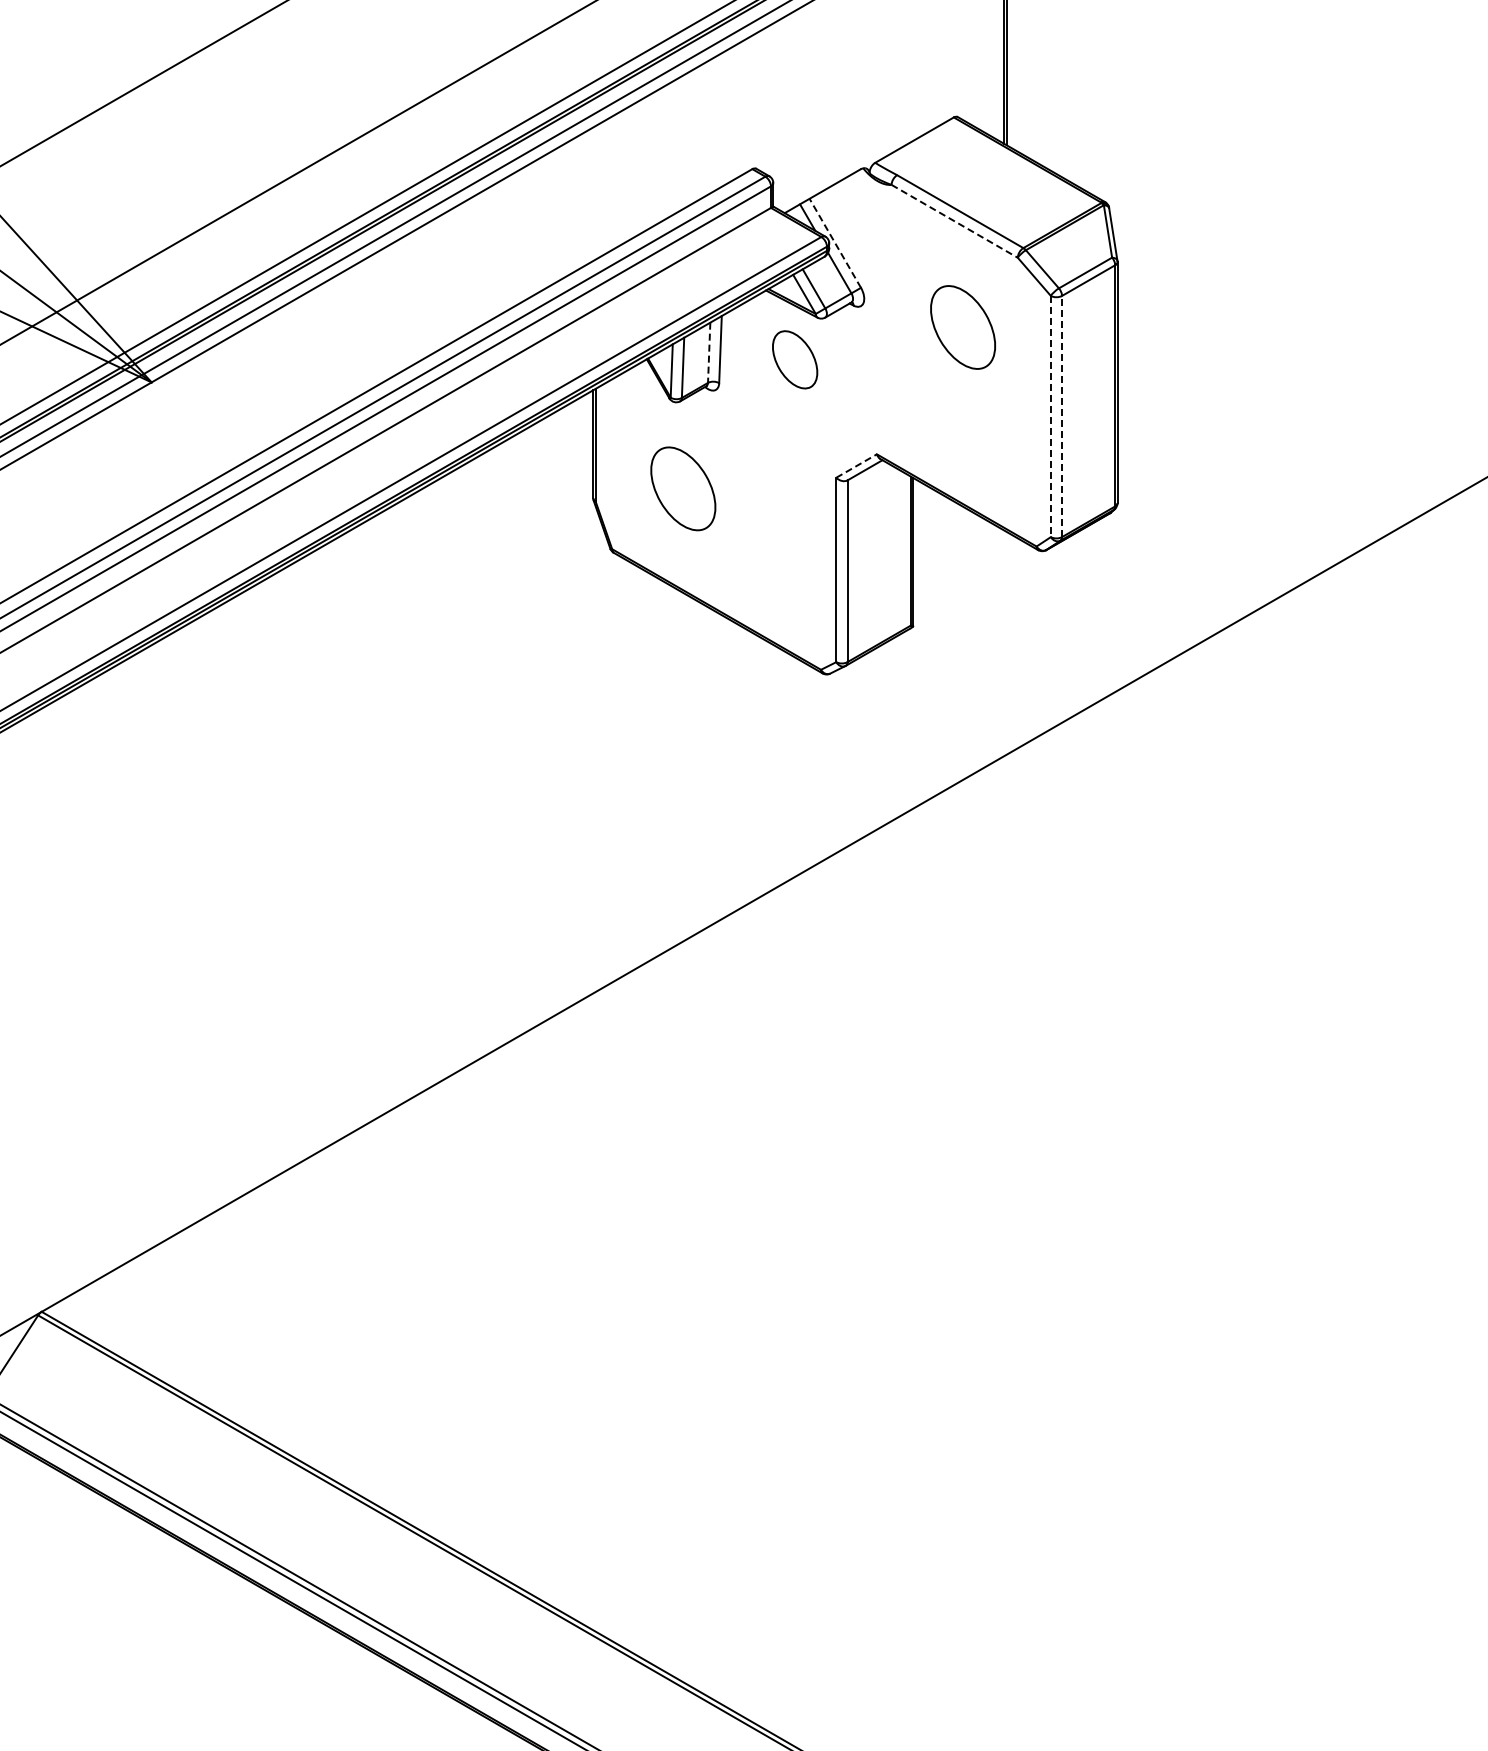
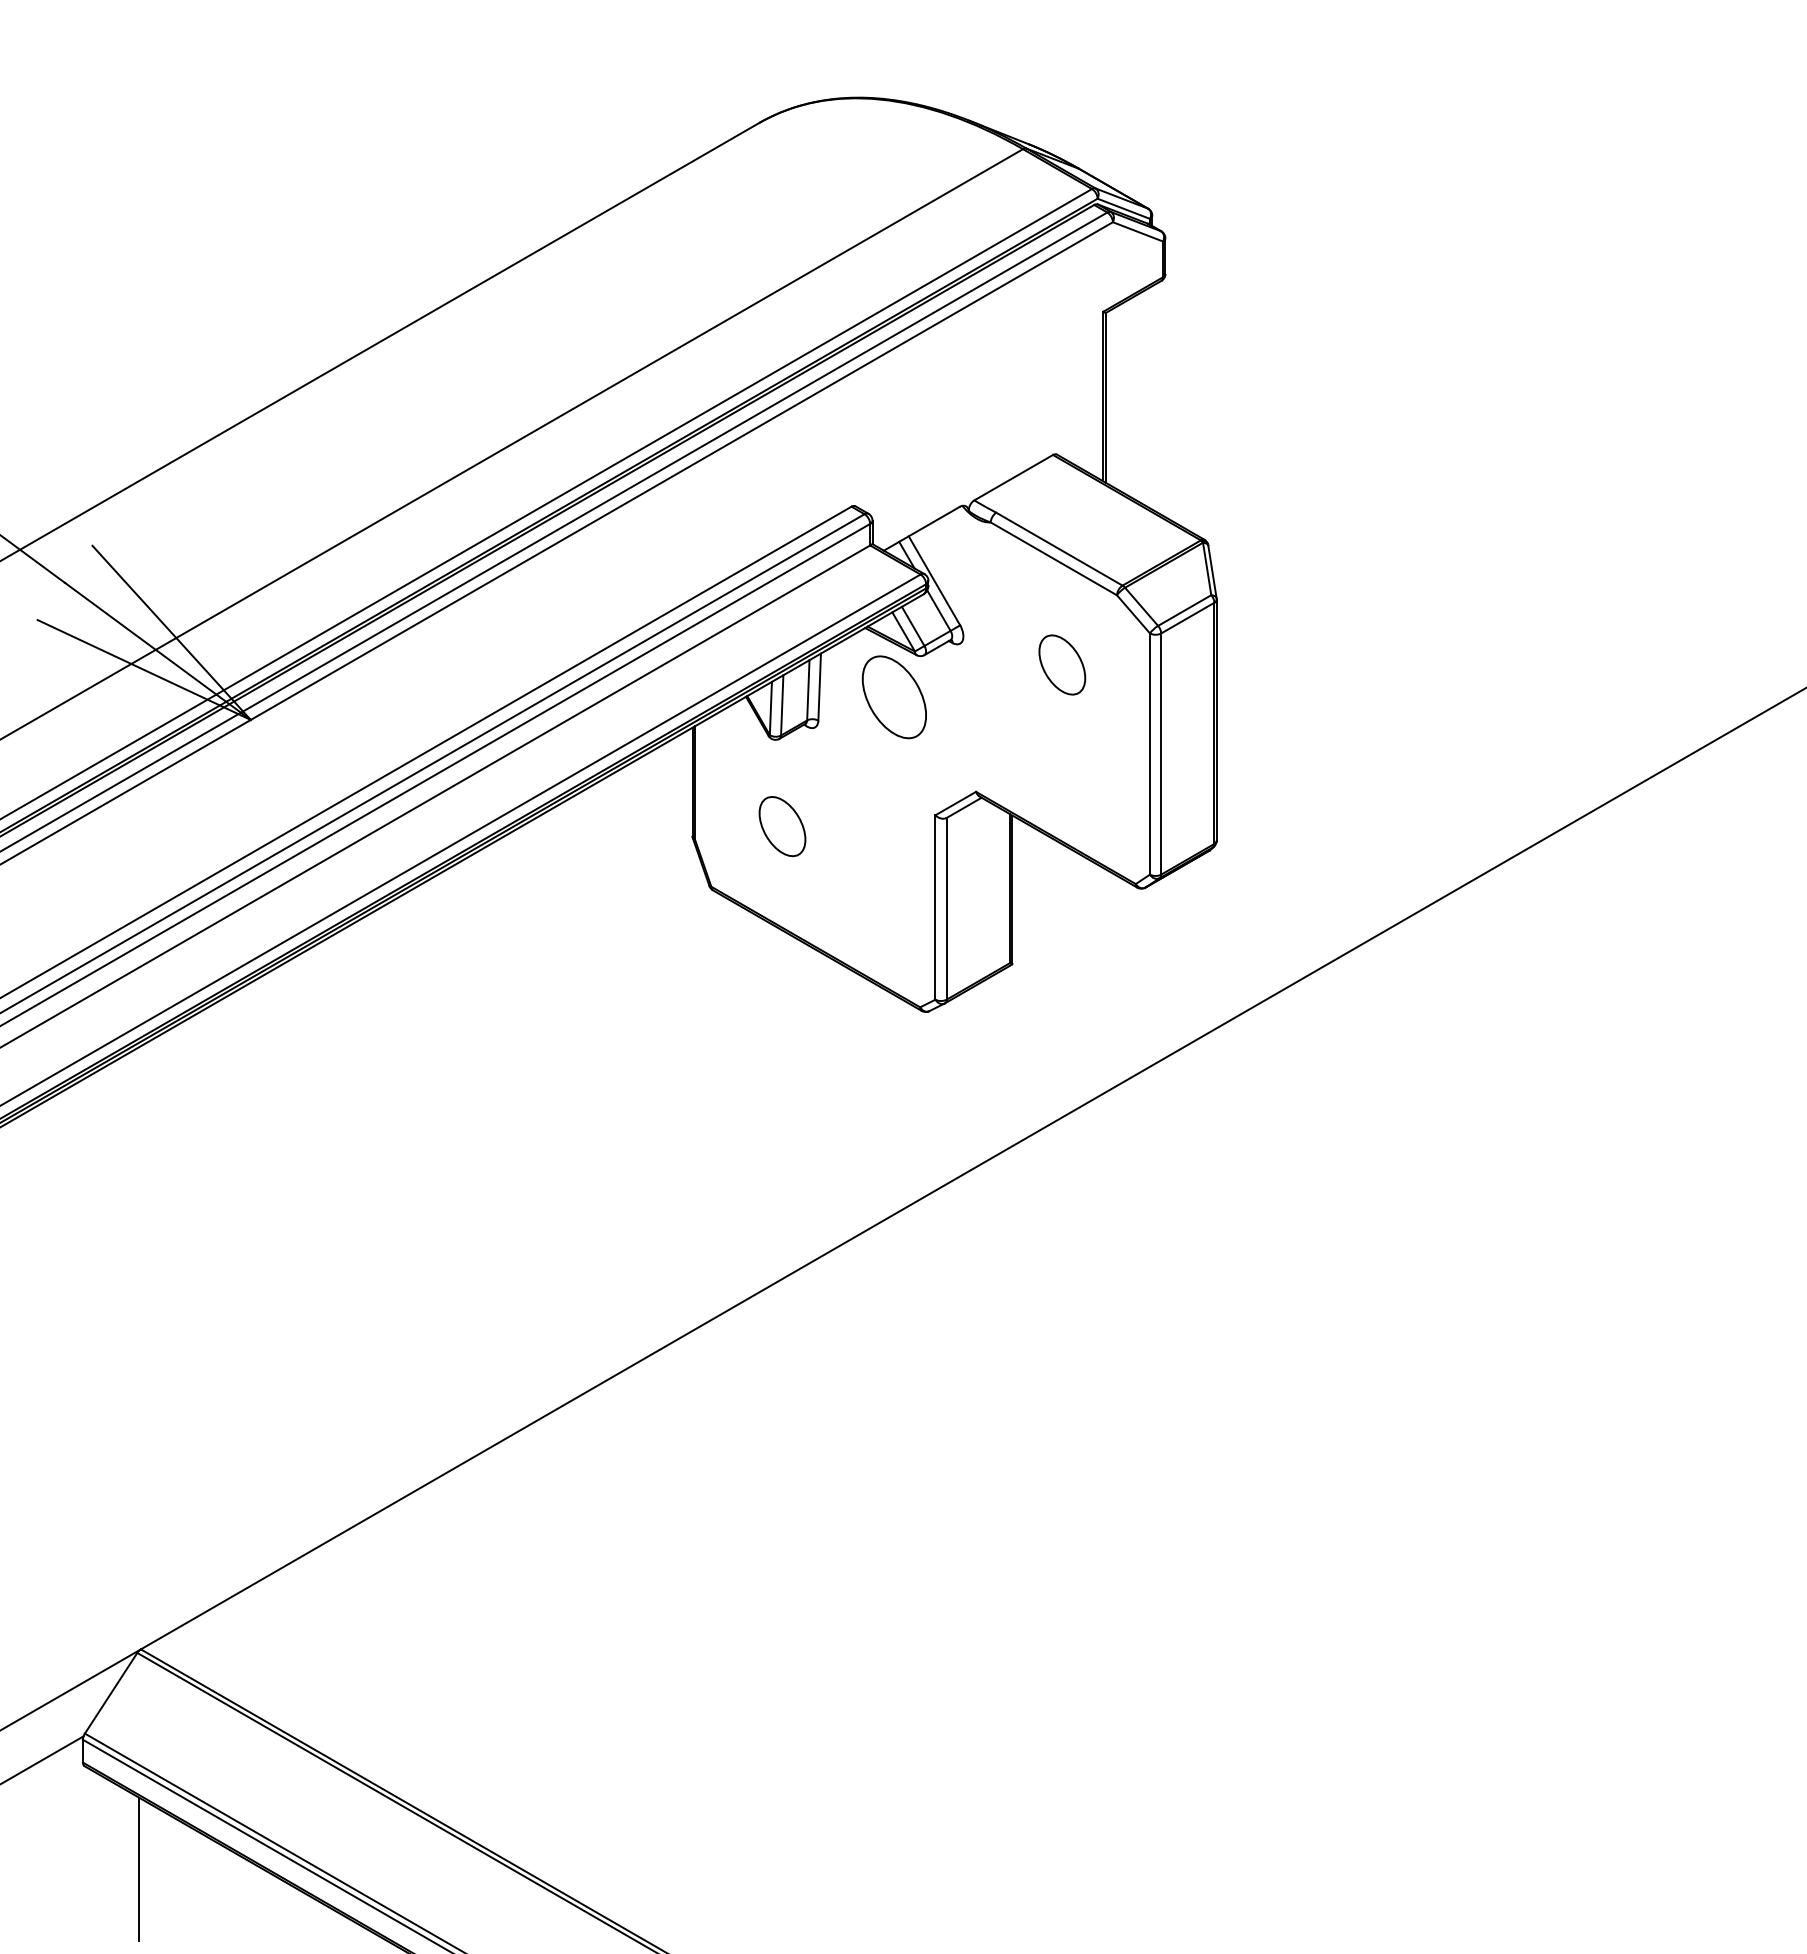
line: (954, 220) -> (1053, 558), dashed -> solid
line: (835, 242) -> (934, 580), dashed -> solid
part: (963, 326) -> (1062, 664), size x0.71
line: (709, 352) -> (808, 690), dashed -> solid
part: (794, 359) -> (893, 697), size x1.43
line: (1051, 416) -> (1150, 754), dashed -> solid
line: (1062, 416) -> (1161, 754), dashed -> solid
line: (857, 465) -> (956, 803), dashed -> solid
part: (683, 488) -> (782, 826), size x0.71
line: (39, 1531) -> (138, 1869), added

